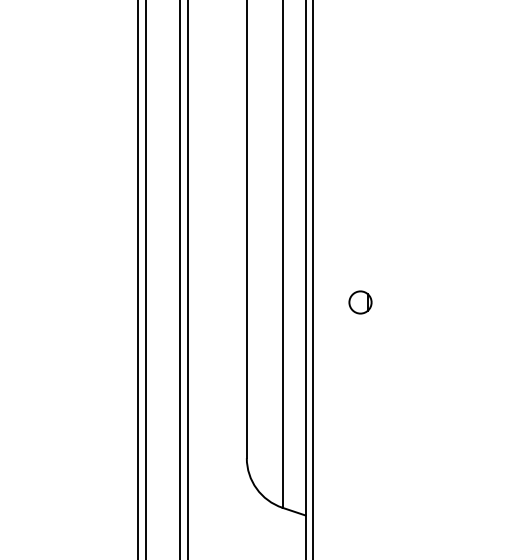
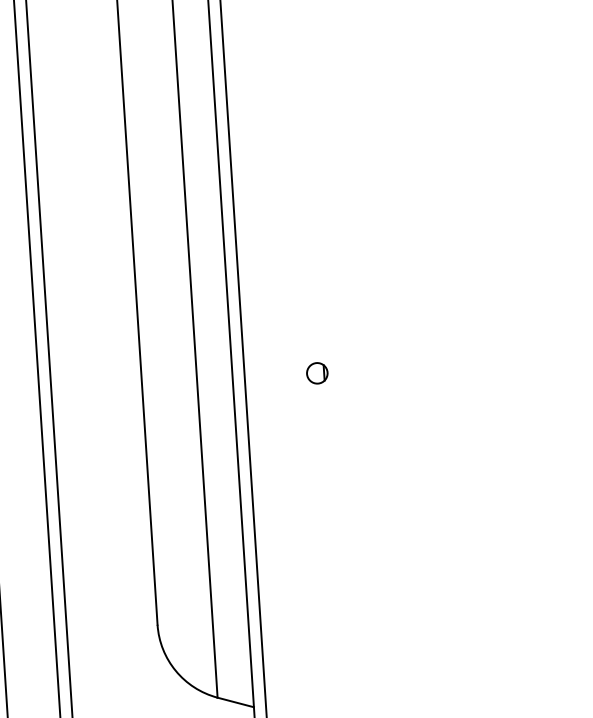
part: (360, 302) -> (317, 373), size x0.6

